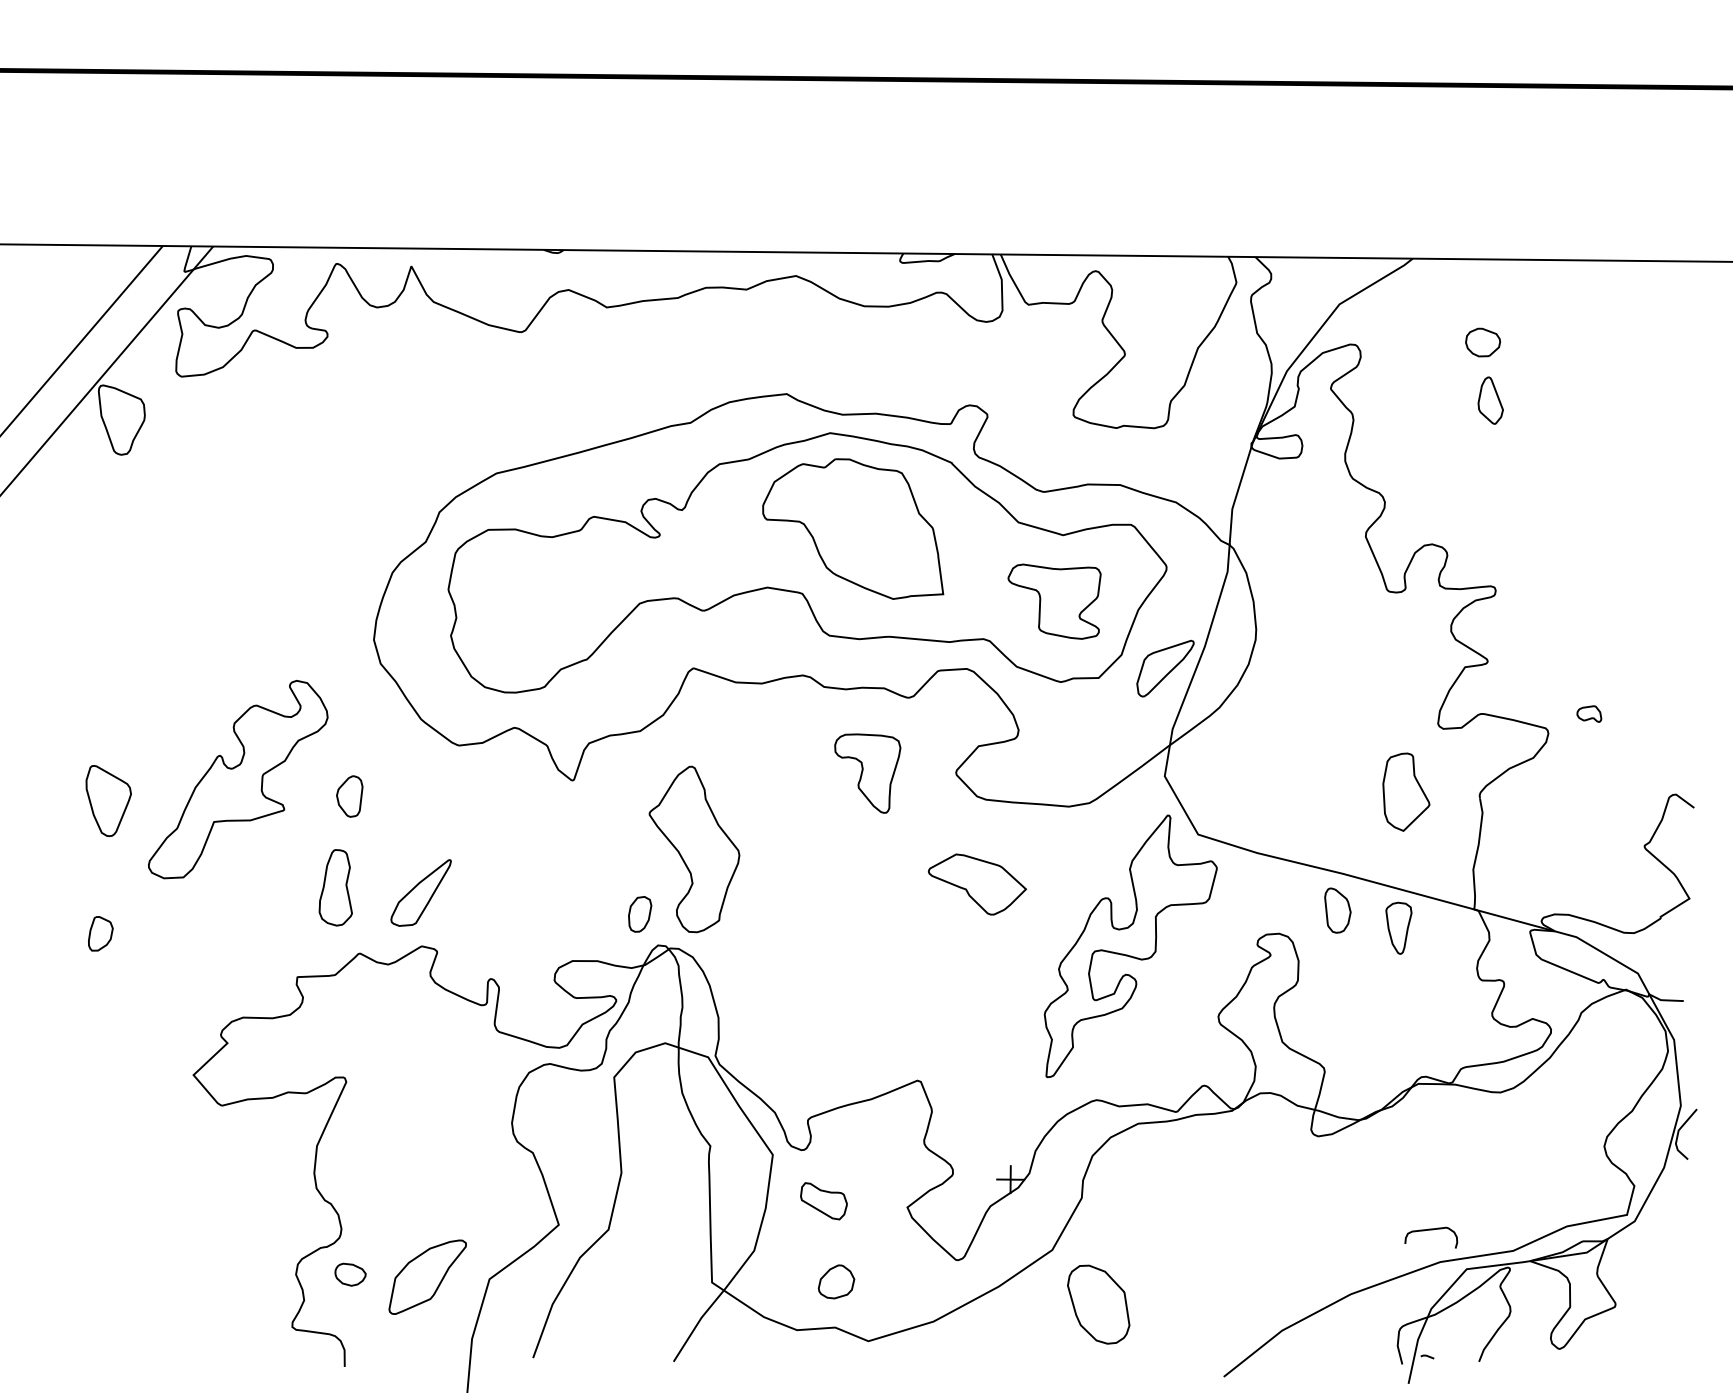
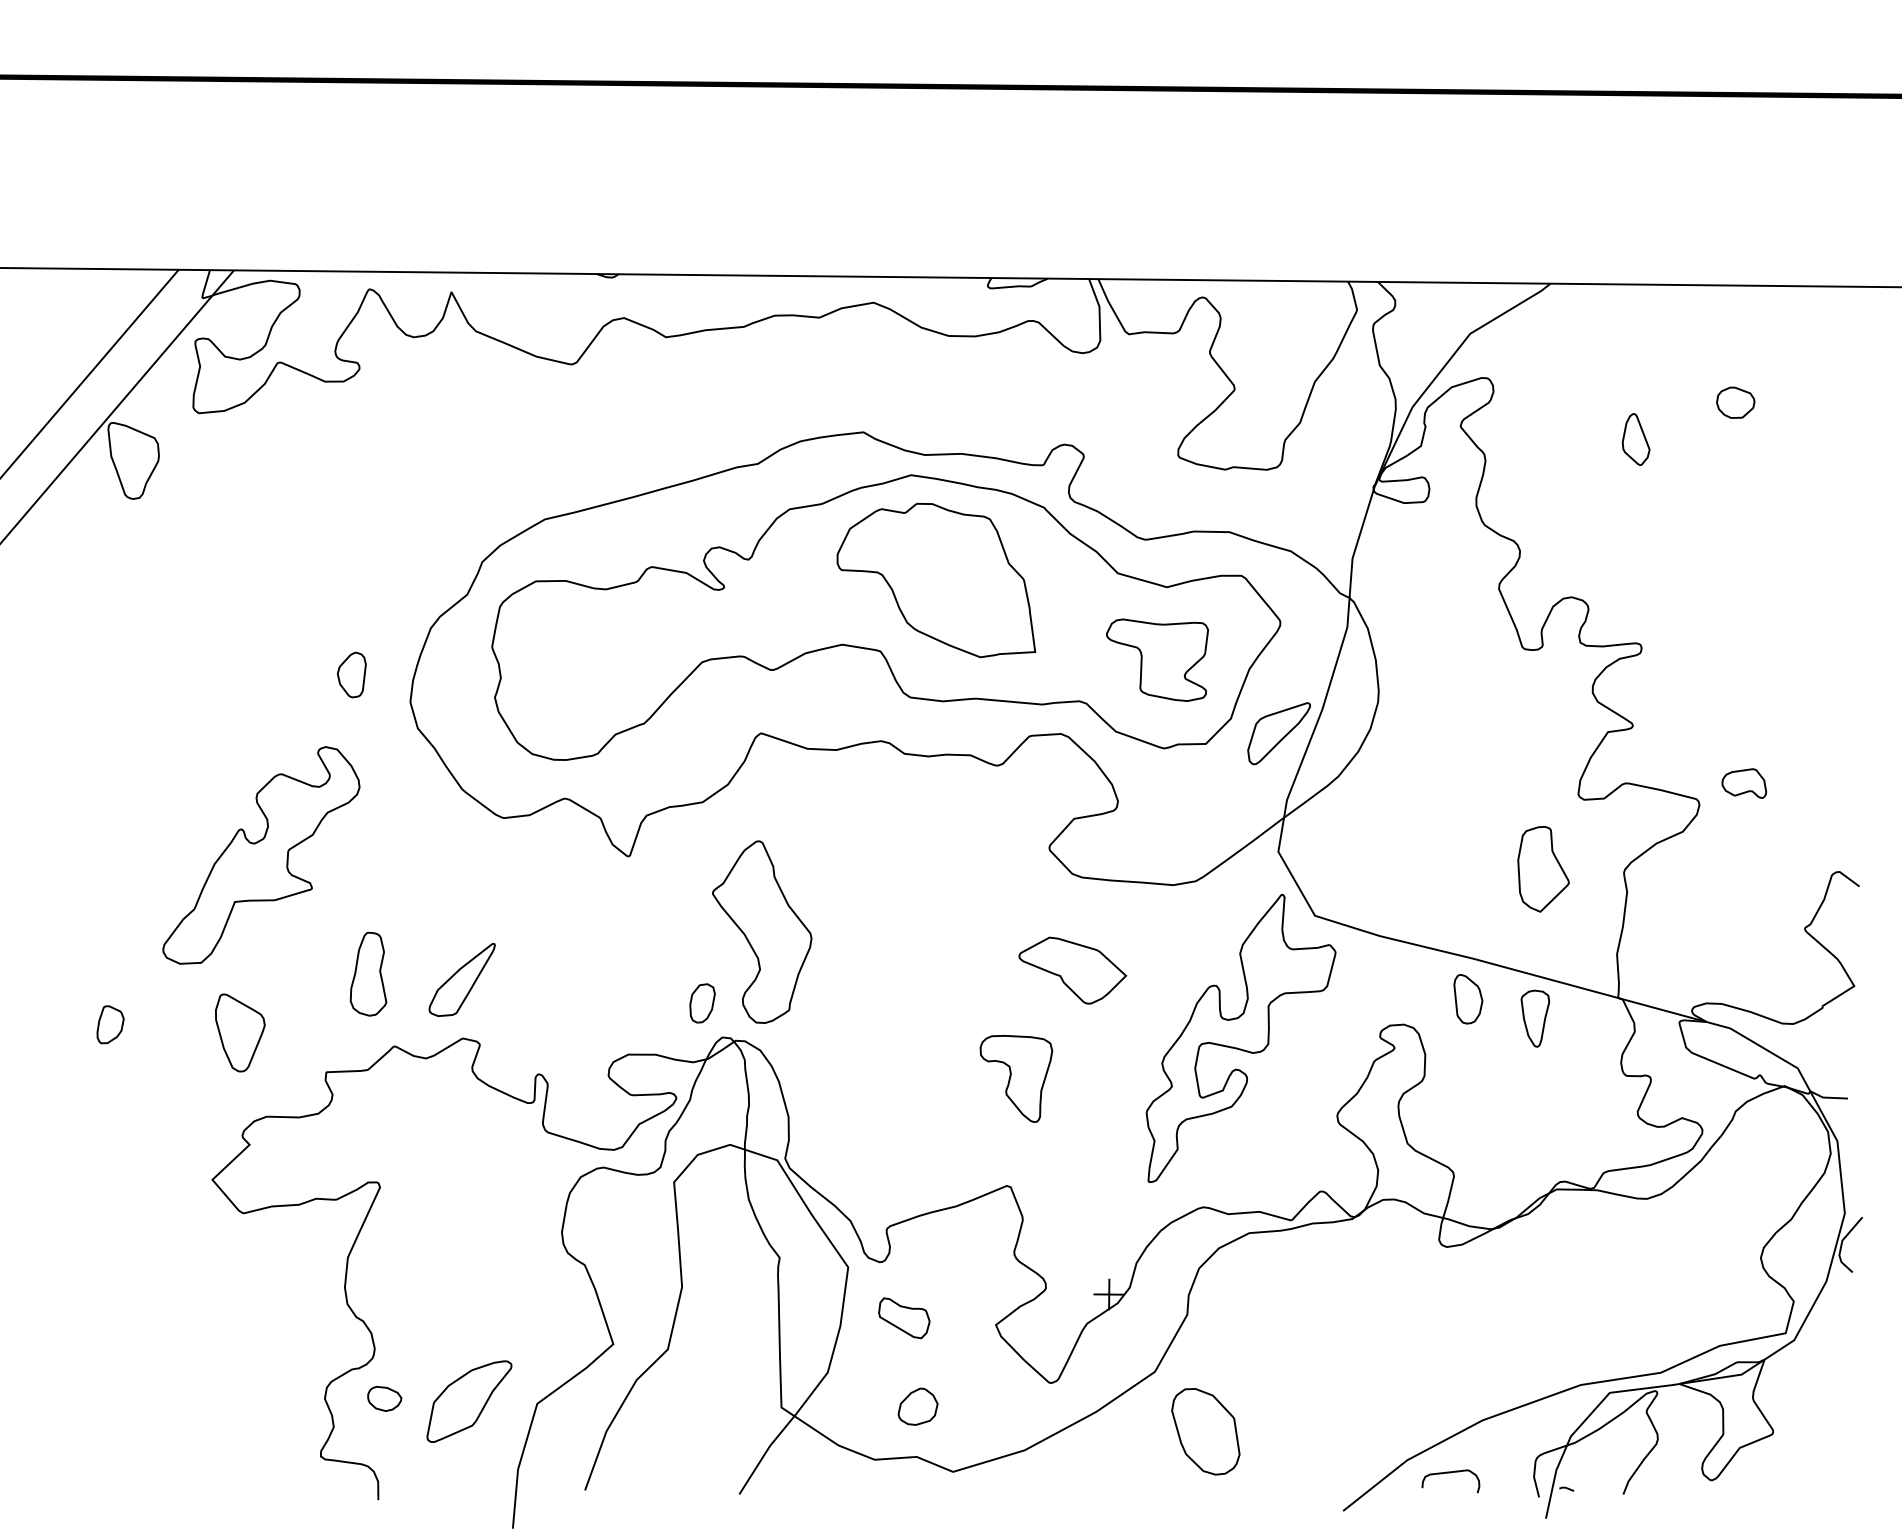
part: (1482, 342) -> (1735, 402), moved
part: (1589, 714) -> (1744, 783), size x1.67
part: (867, 773) -> (1016, 1078), moved
part: (349, 796) -> (351, 674), moved
part: (108, 800) -> (240, 1032), moved
curve: (1430, 1230) -> (1450, 1473), moved

